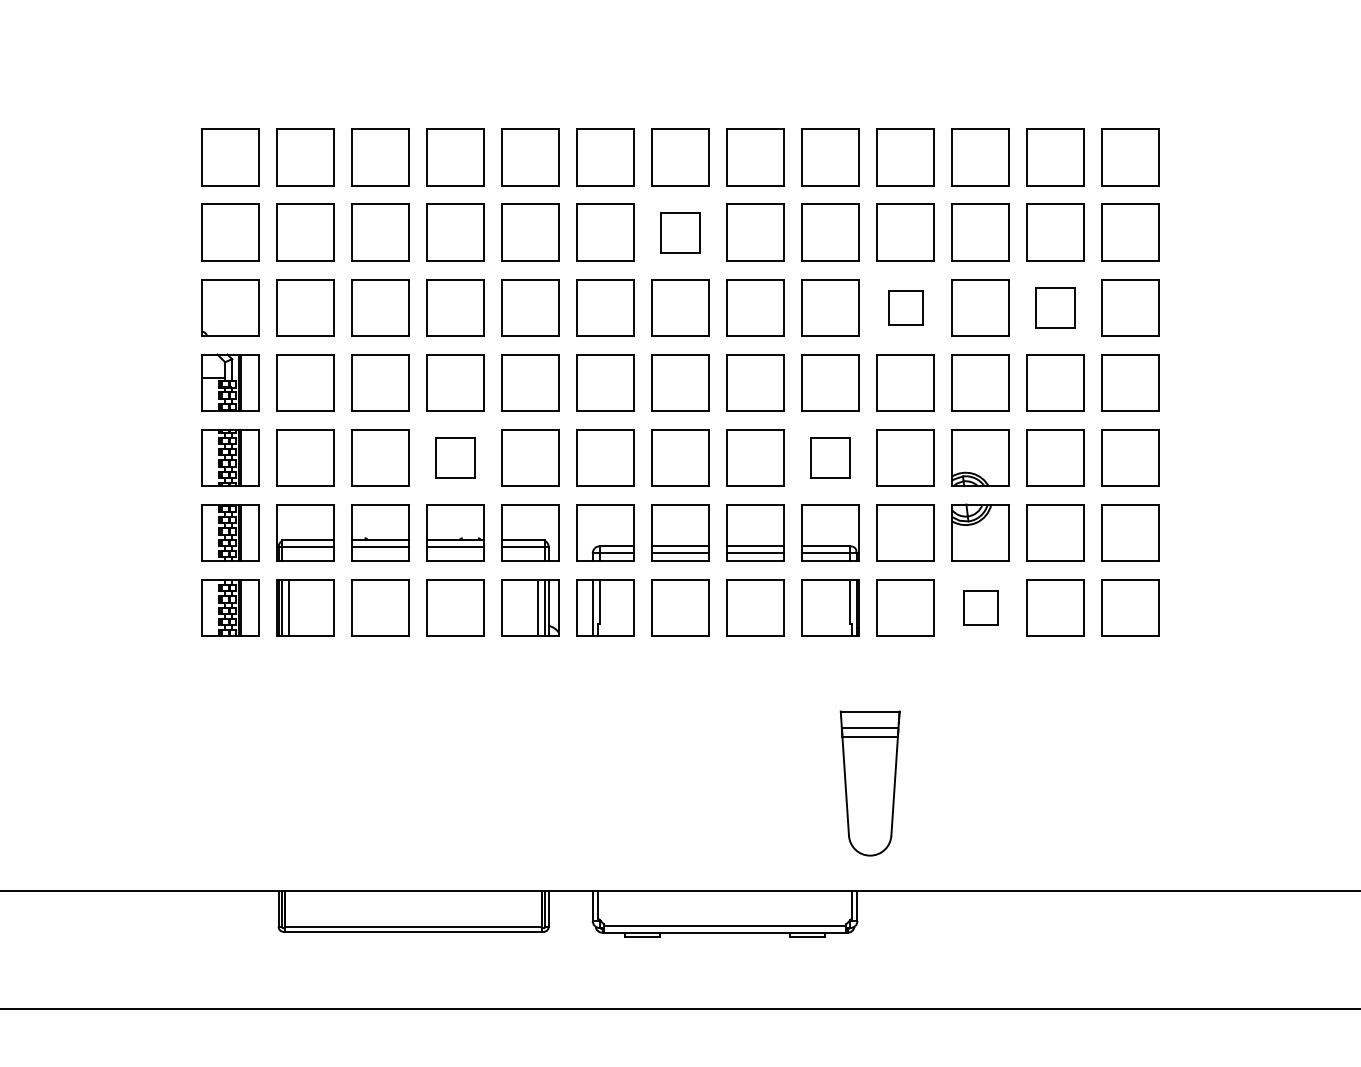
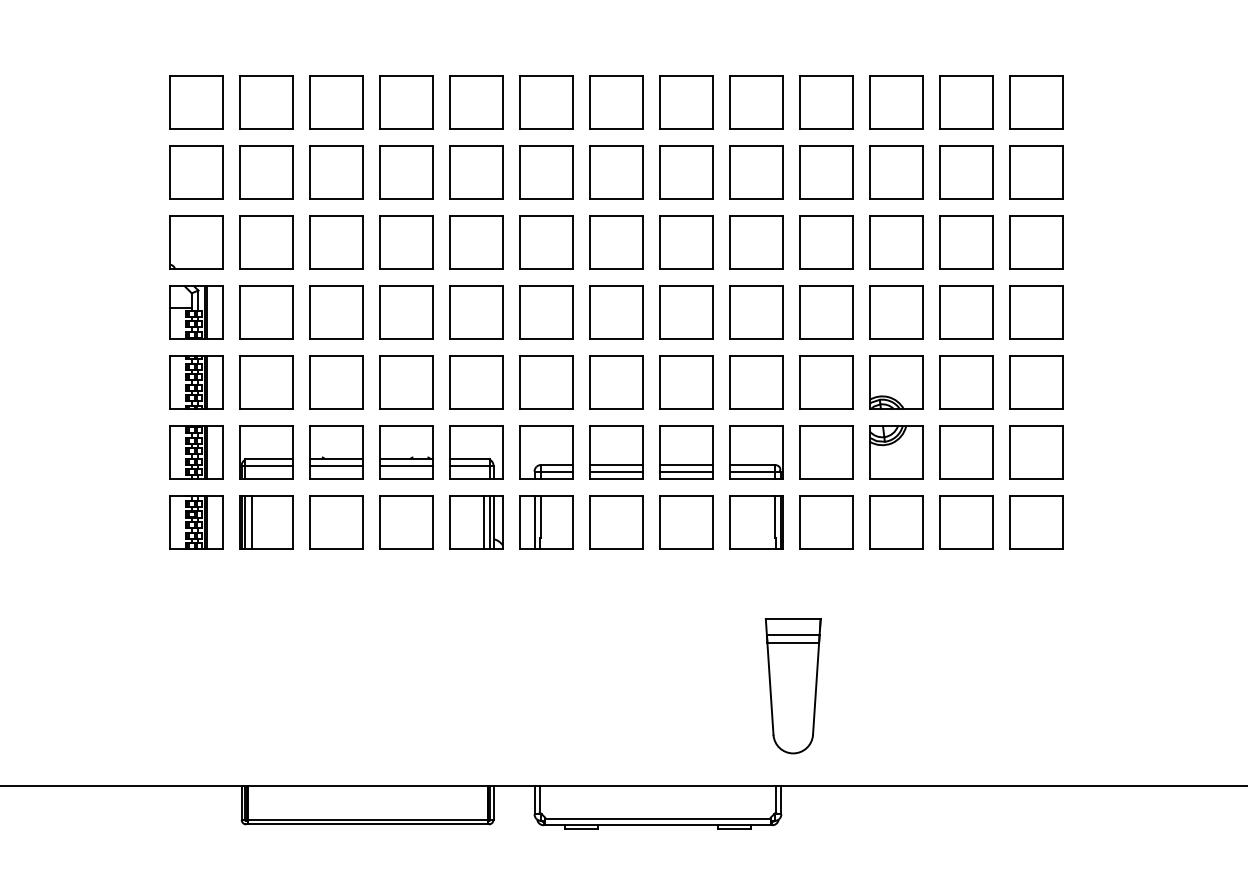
part: (680, 232) -> (616, 172), size x1.43
part: (905, 307) -> (826, 242), size x1.67
part: (1055, 307) -> (966, 242), size x1.43
part: (455, 457) -> (406, 382), size x1.43
part: (830, 457) -> (756, 382), size x1.43
part: (980, 607) -> (896, 522), size x1.67

